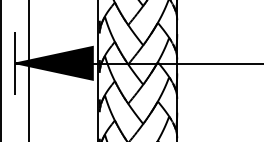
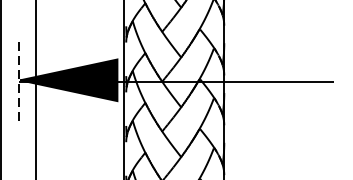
line: (15, 63) -> (19, 80), solid -> dashed

